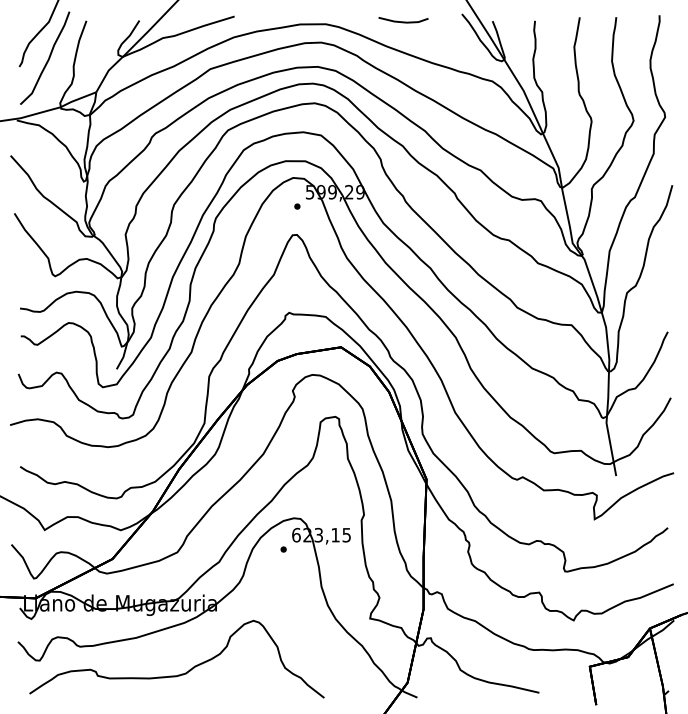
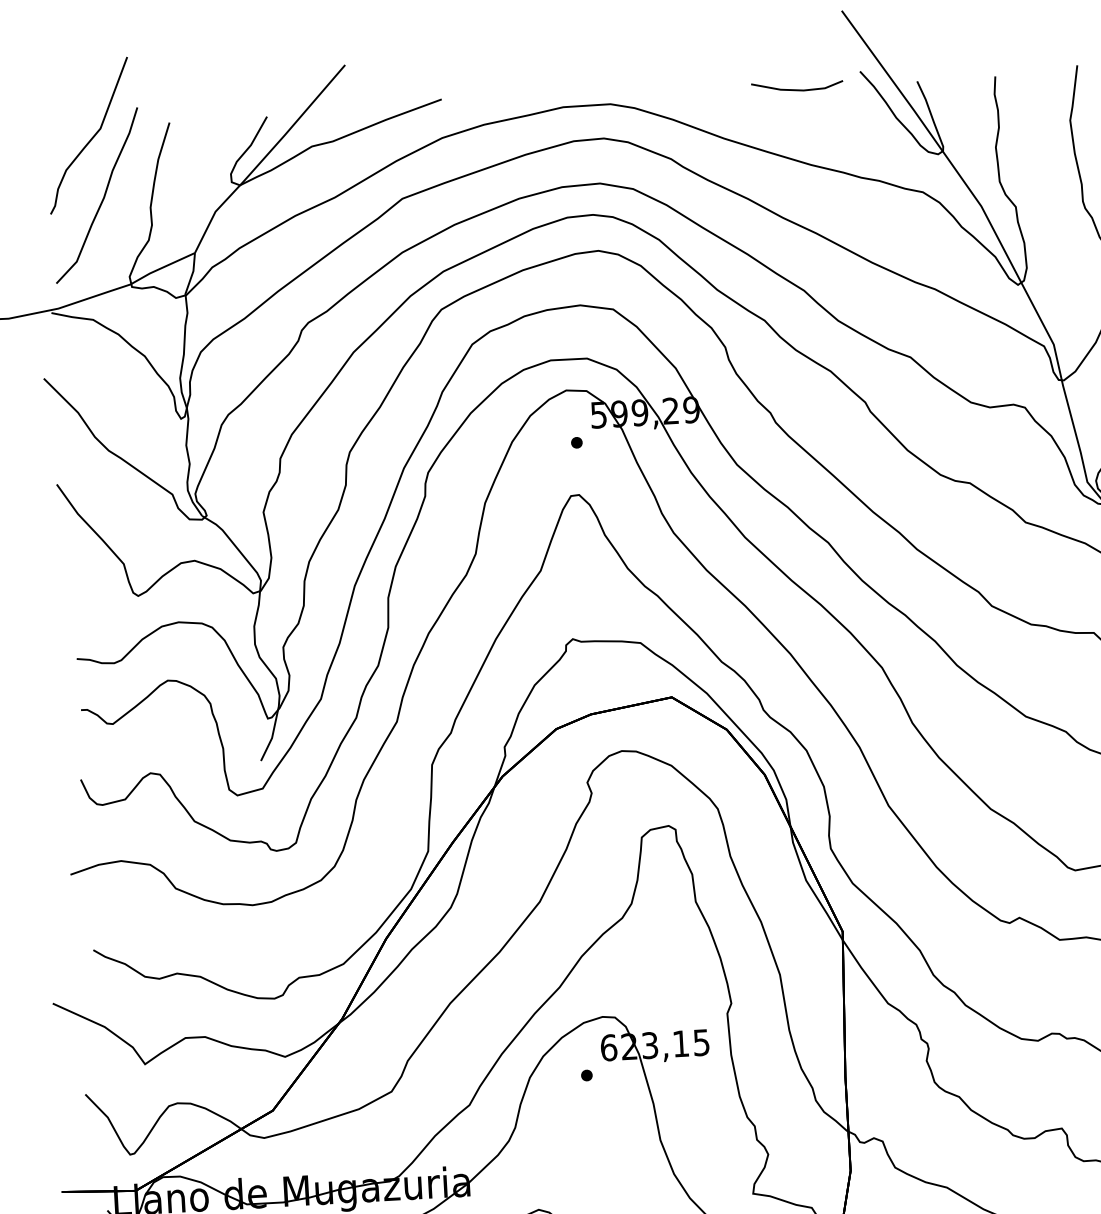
line: (403, 21) -> (797, 88), moved

